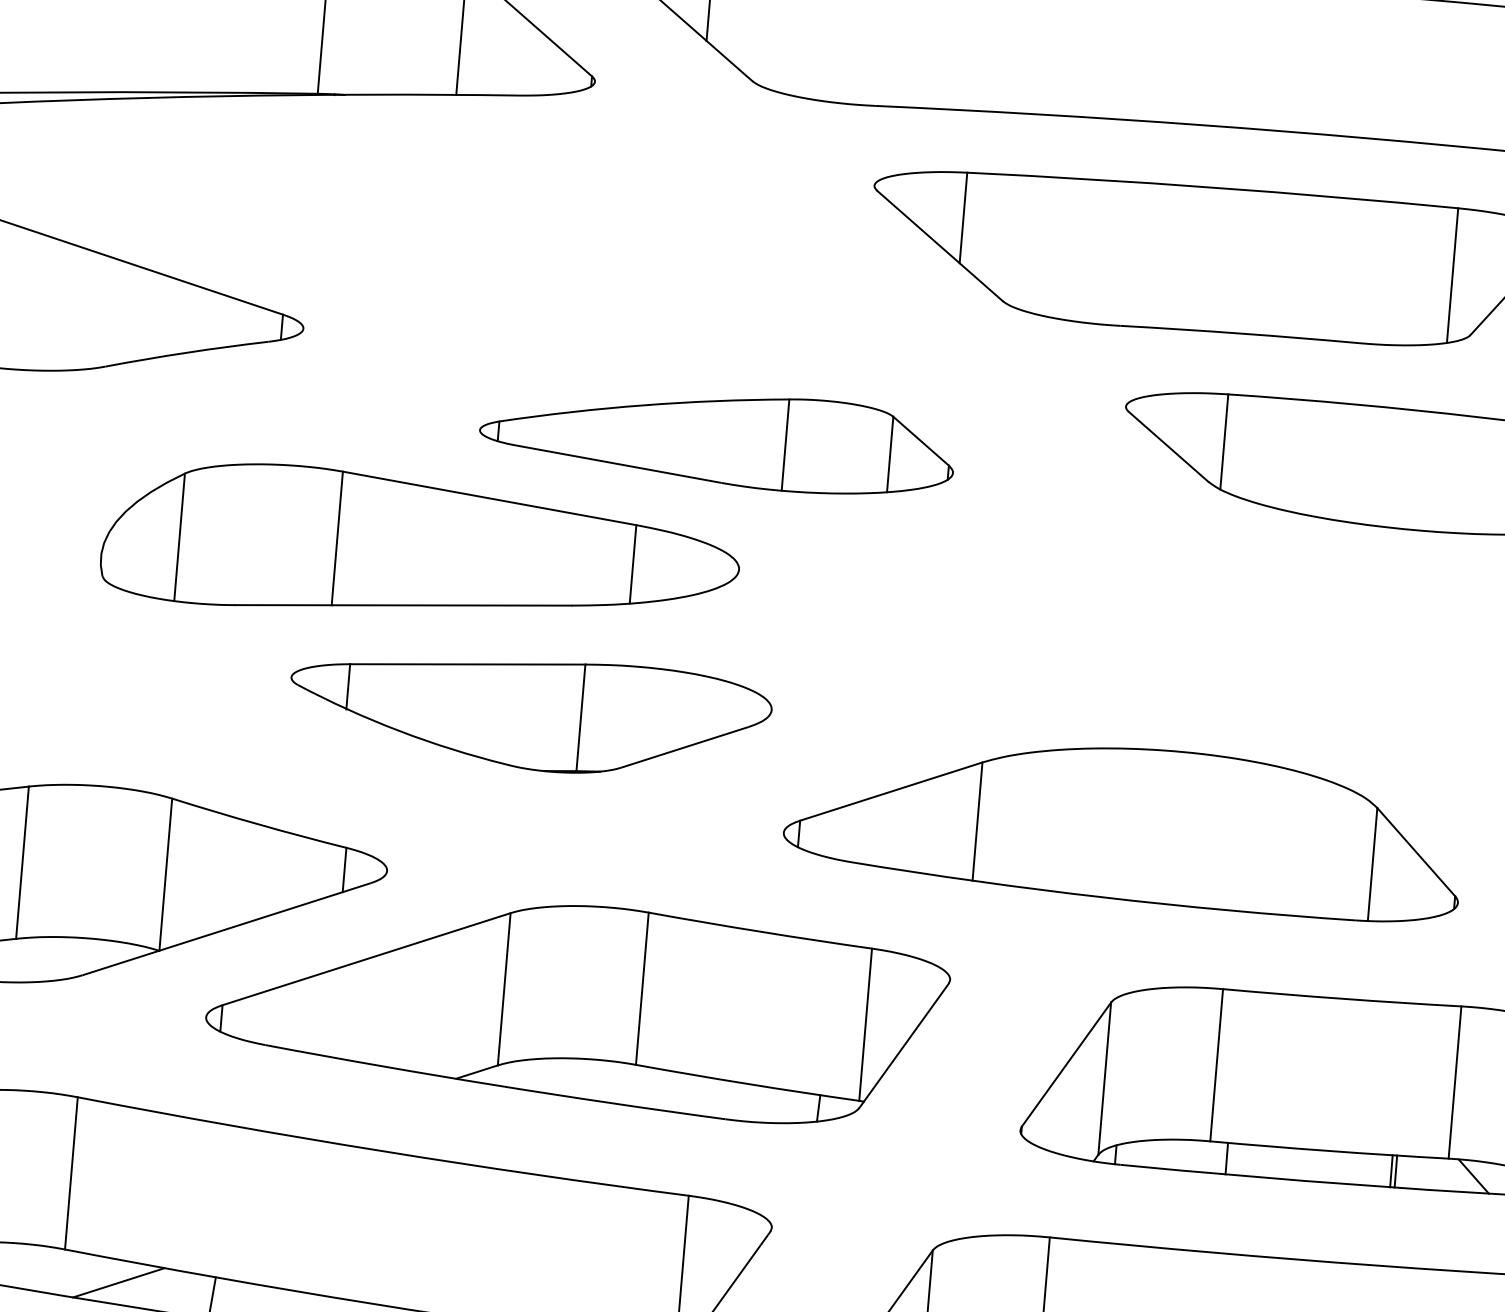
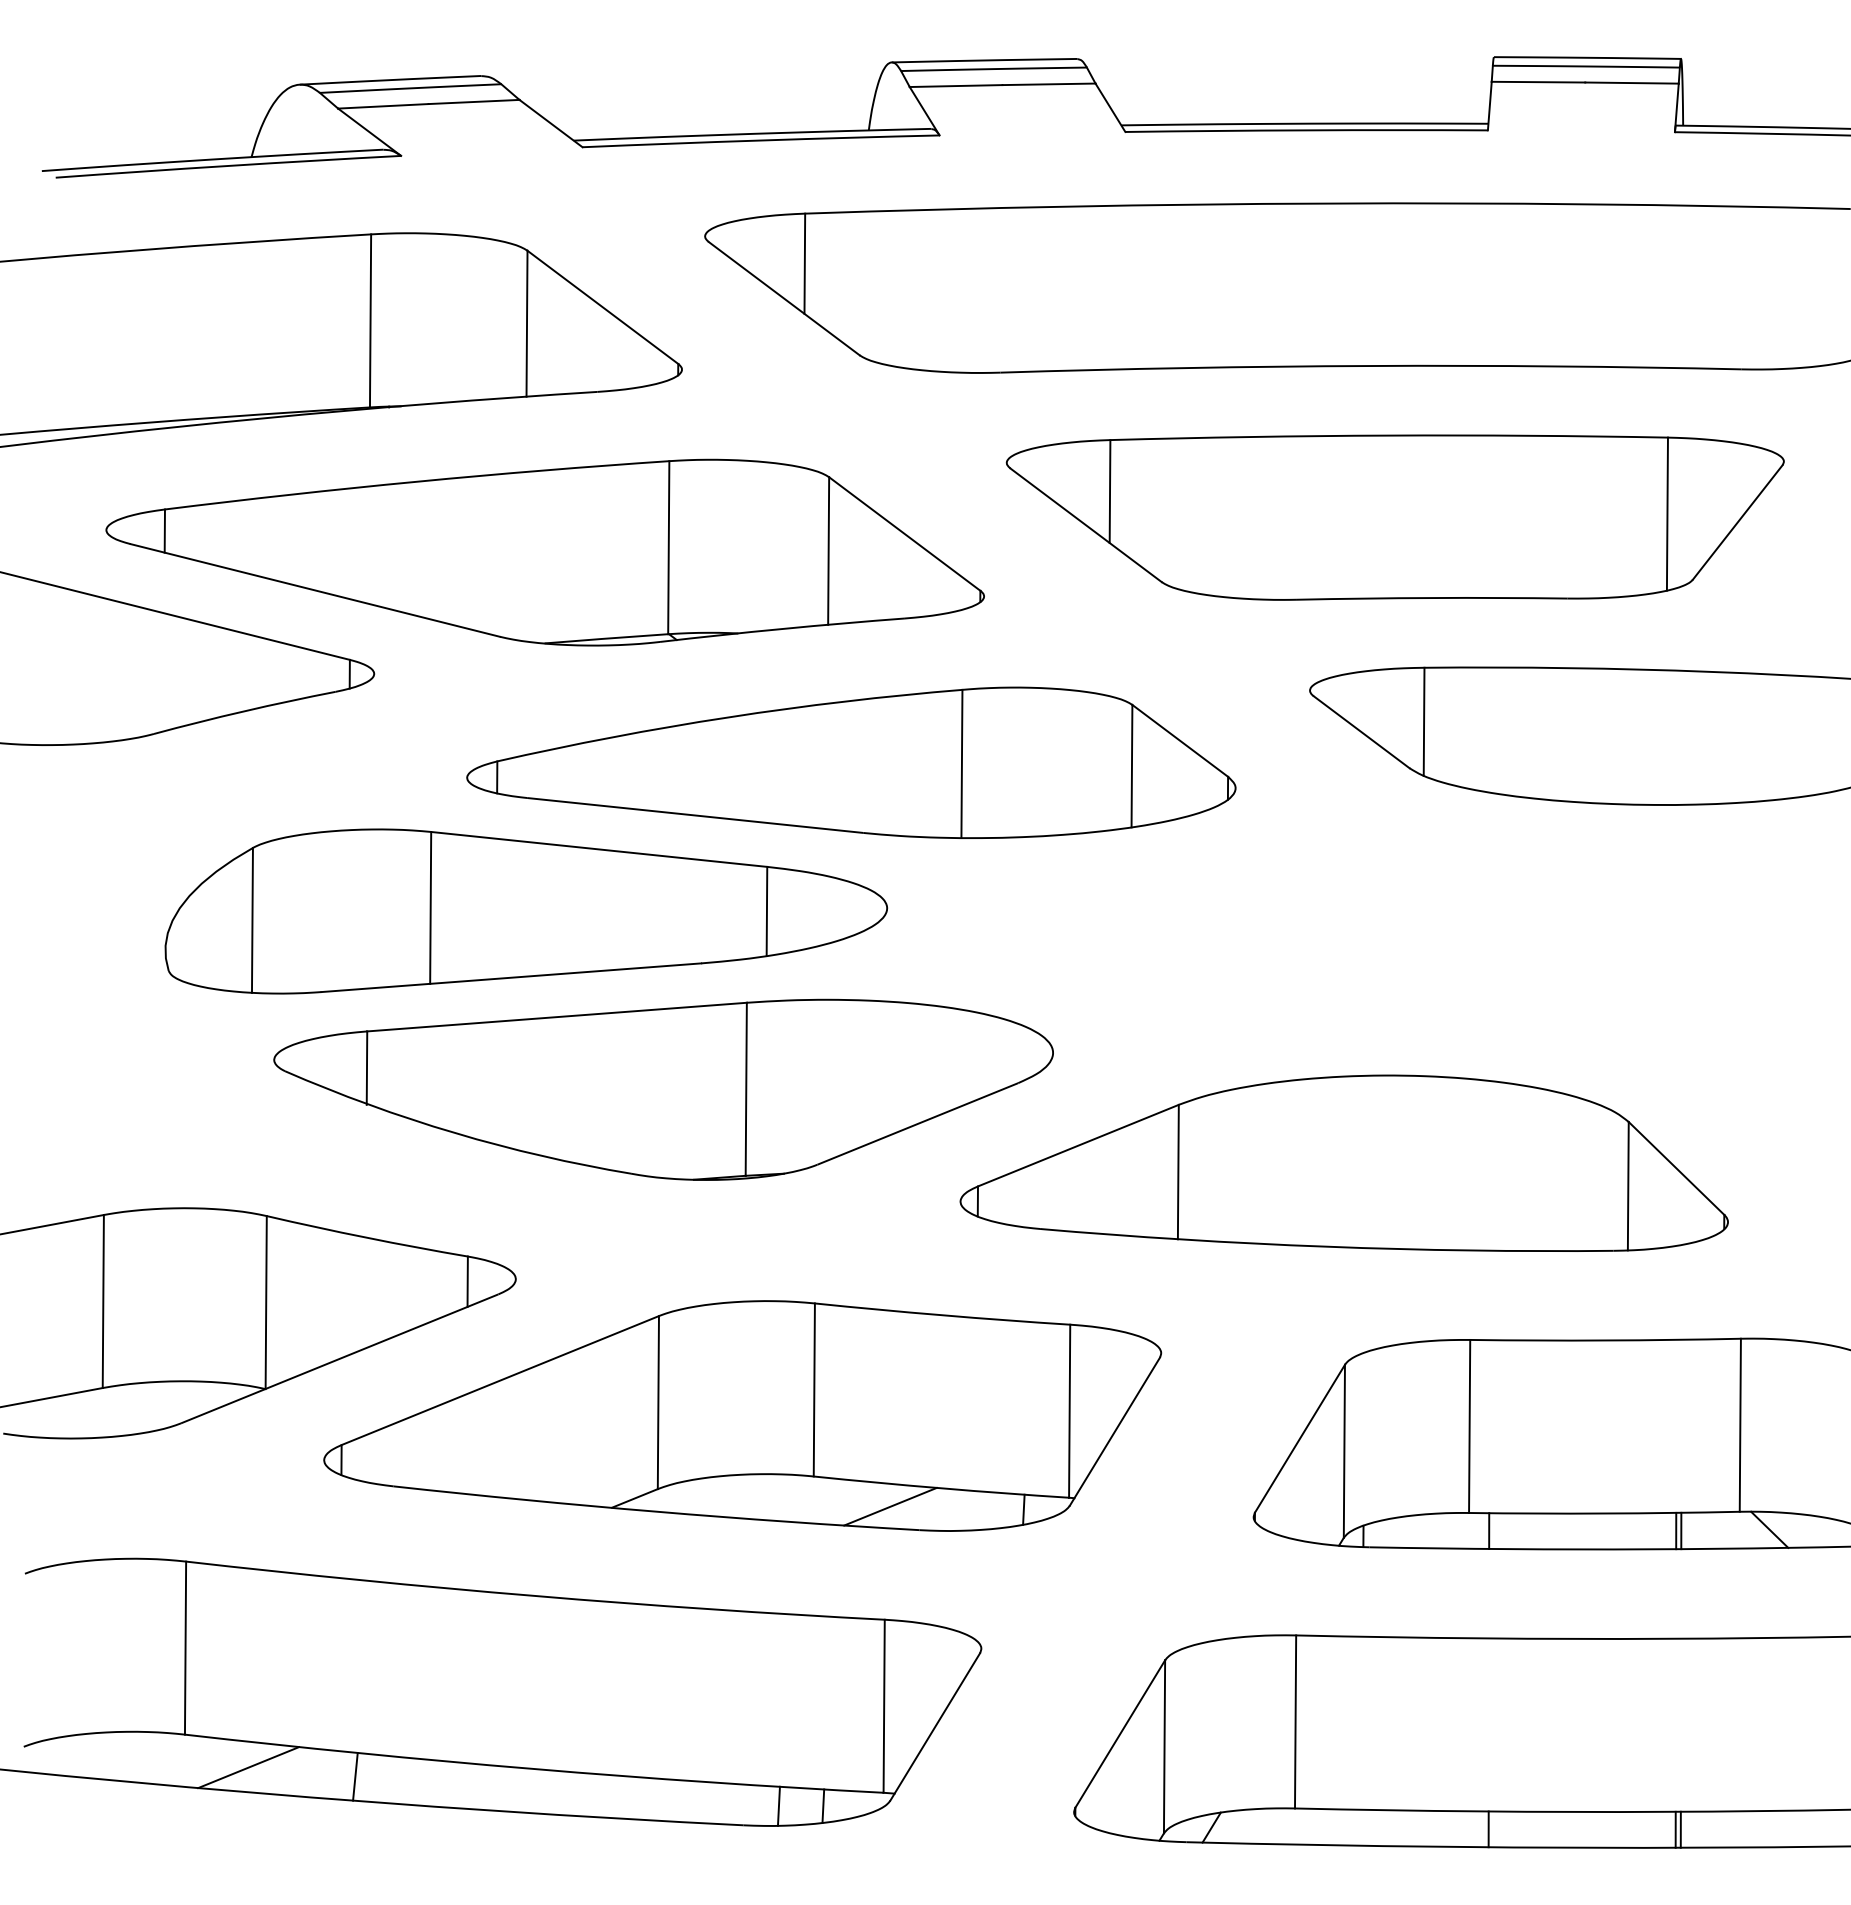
part: (461, 233) -> (544, 552), added
part: (717, 438) -> (851, 762), size x1.43
part: (529, 714) -> (663, 1089), size x1.43
line: (701, 1096) -> (890, 1506), added

